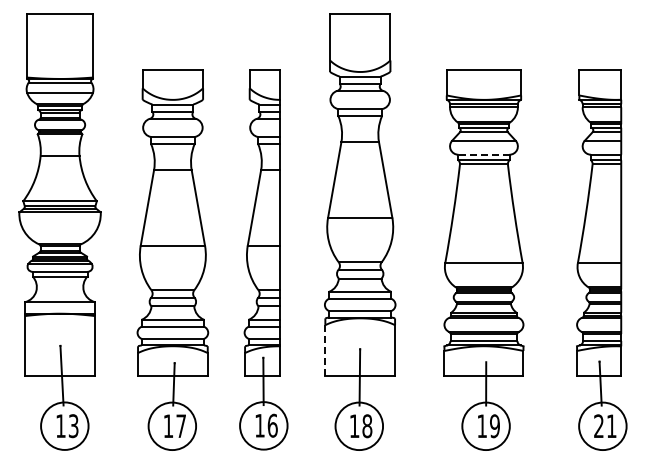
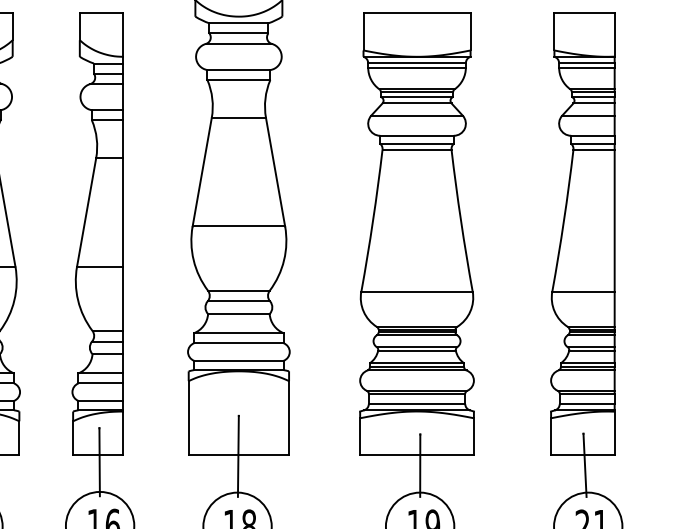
line: (483, 154) -> (416, 135), dashed -> solid
line: (325, 350) -> (188, 417), dashed -> solid

